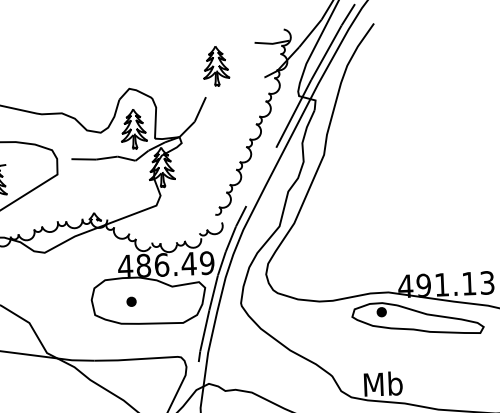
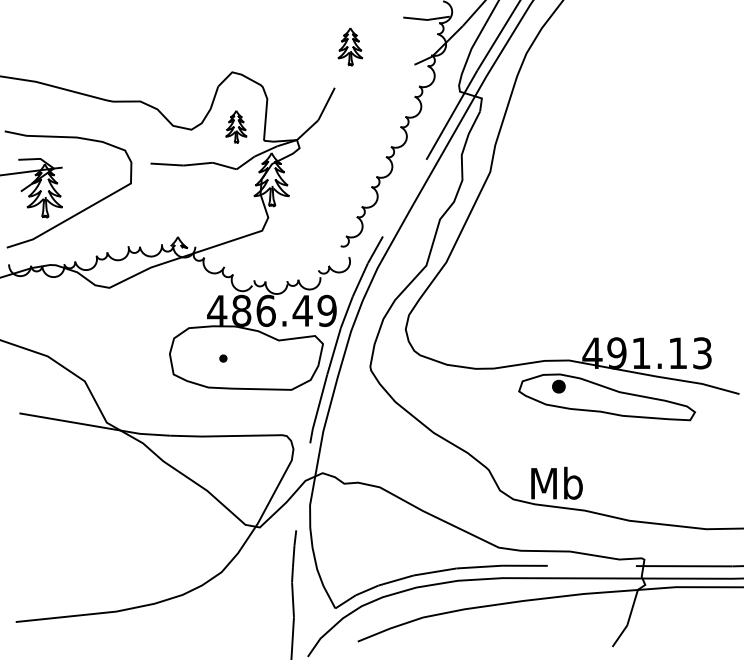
part: (216, 65) -> (350, 46), size x0.7
part: (134, 128) -> (236, 126), size x0.6
part: (131, 301) -> (223, 358), size x0.6

